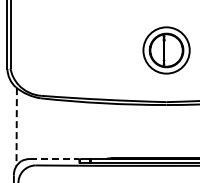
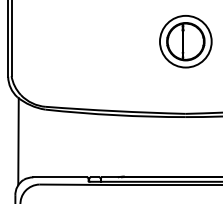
part: (166, 50) -> (185, 41), moved
line: (16, 127) -> (18, 142), dashed -> solid
line: (53, 159) -> (59, 177), dashed -> solid

